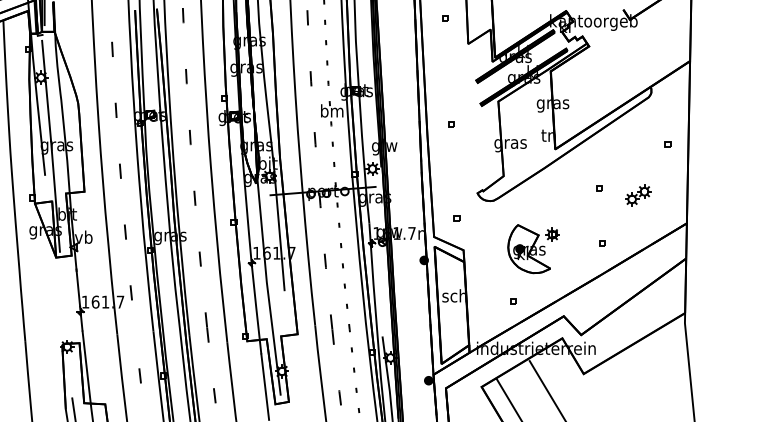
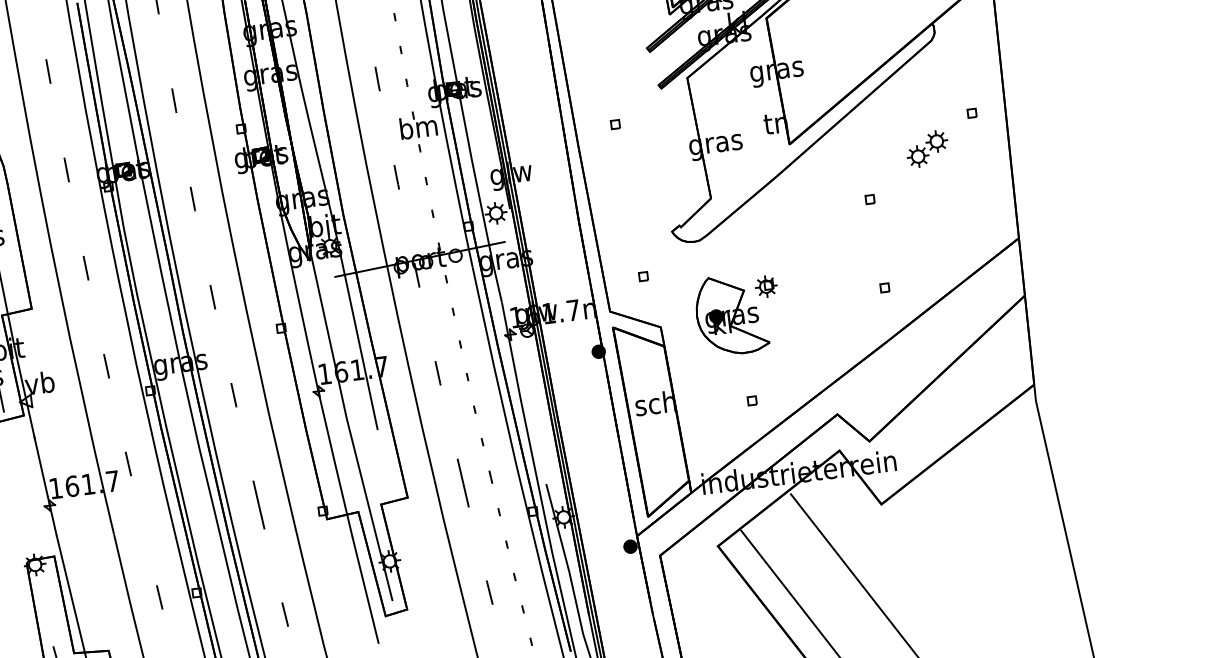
part: (638, 195) -> (927, 148), moved
part: (533, 249) -> (738, 314), moved

